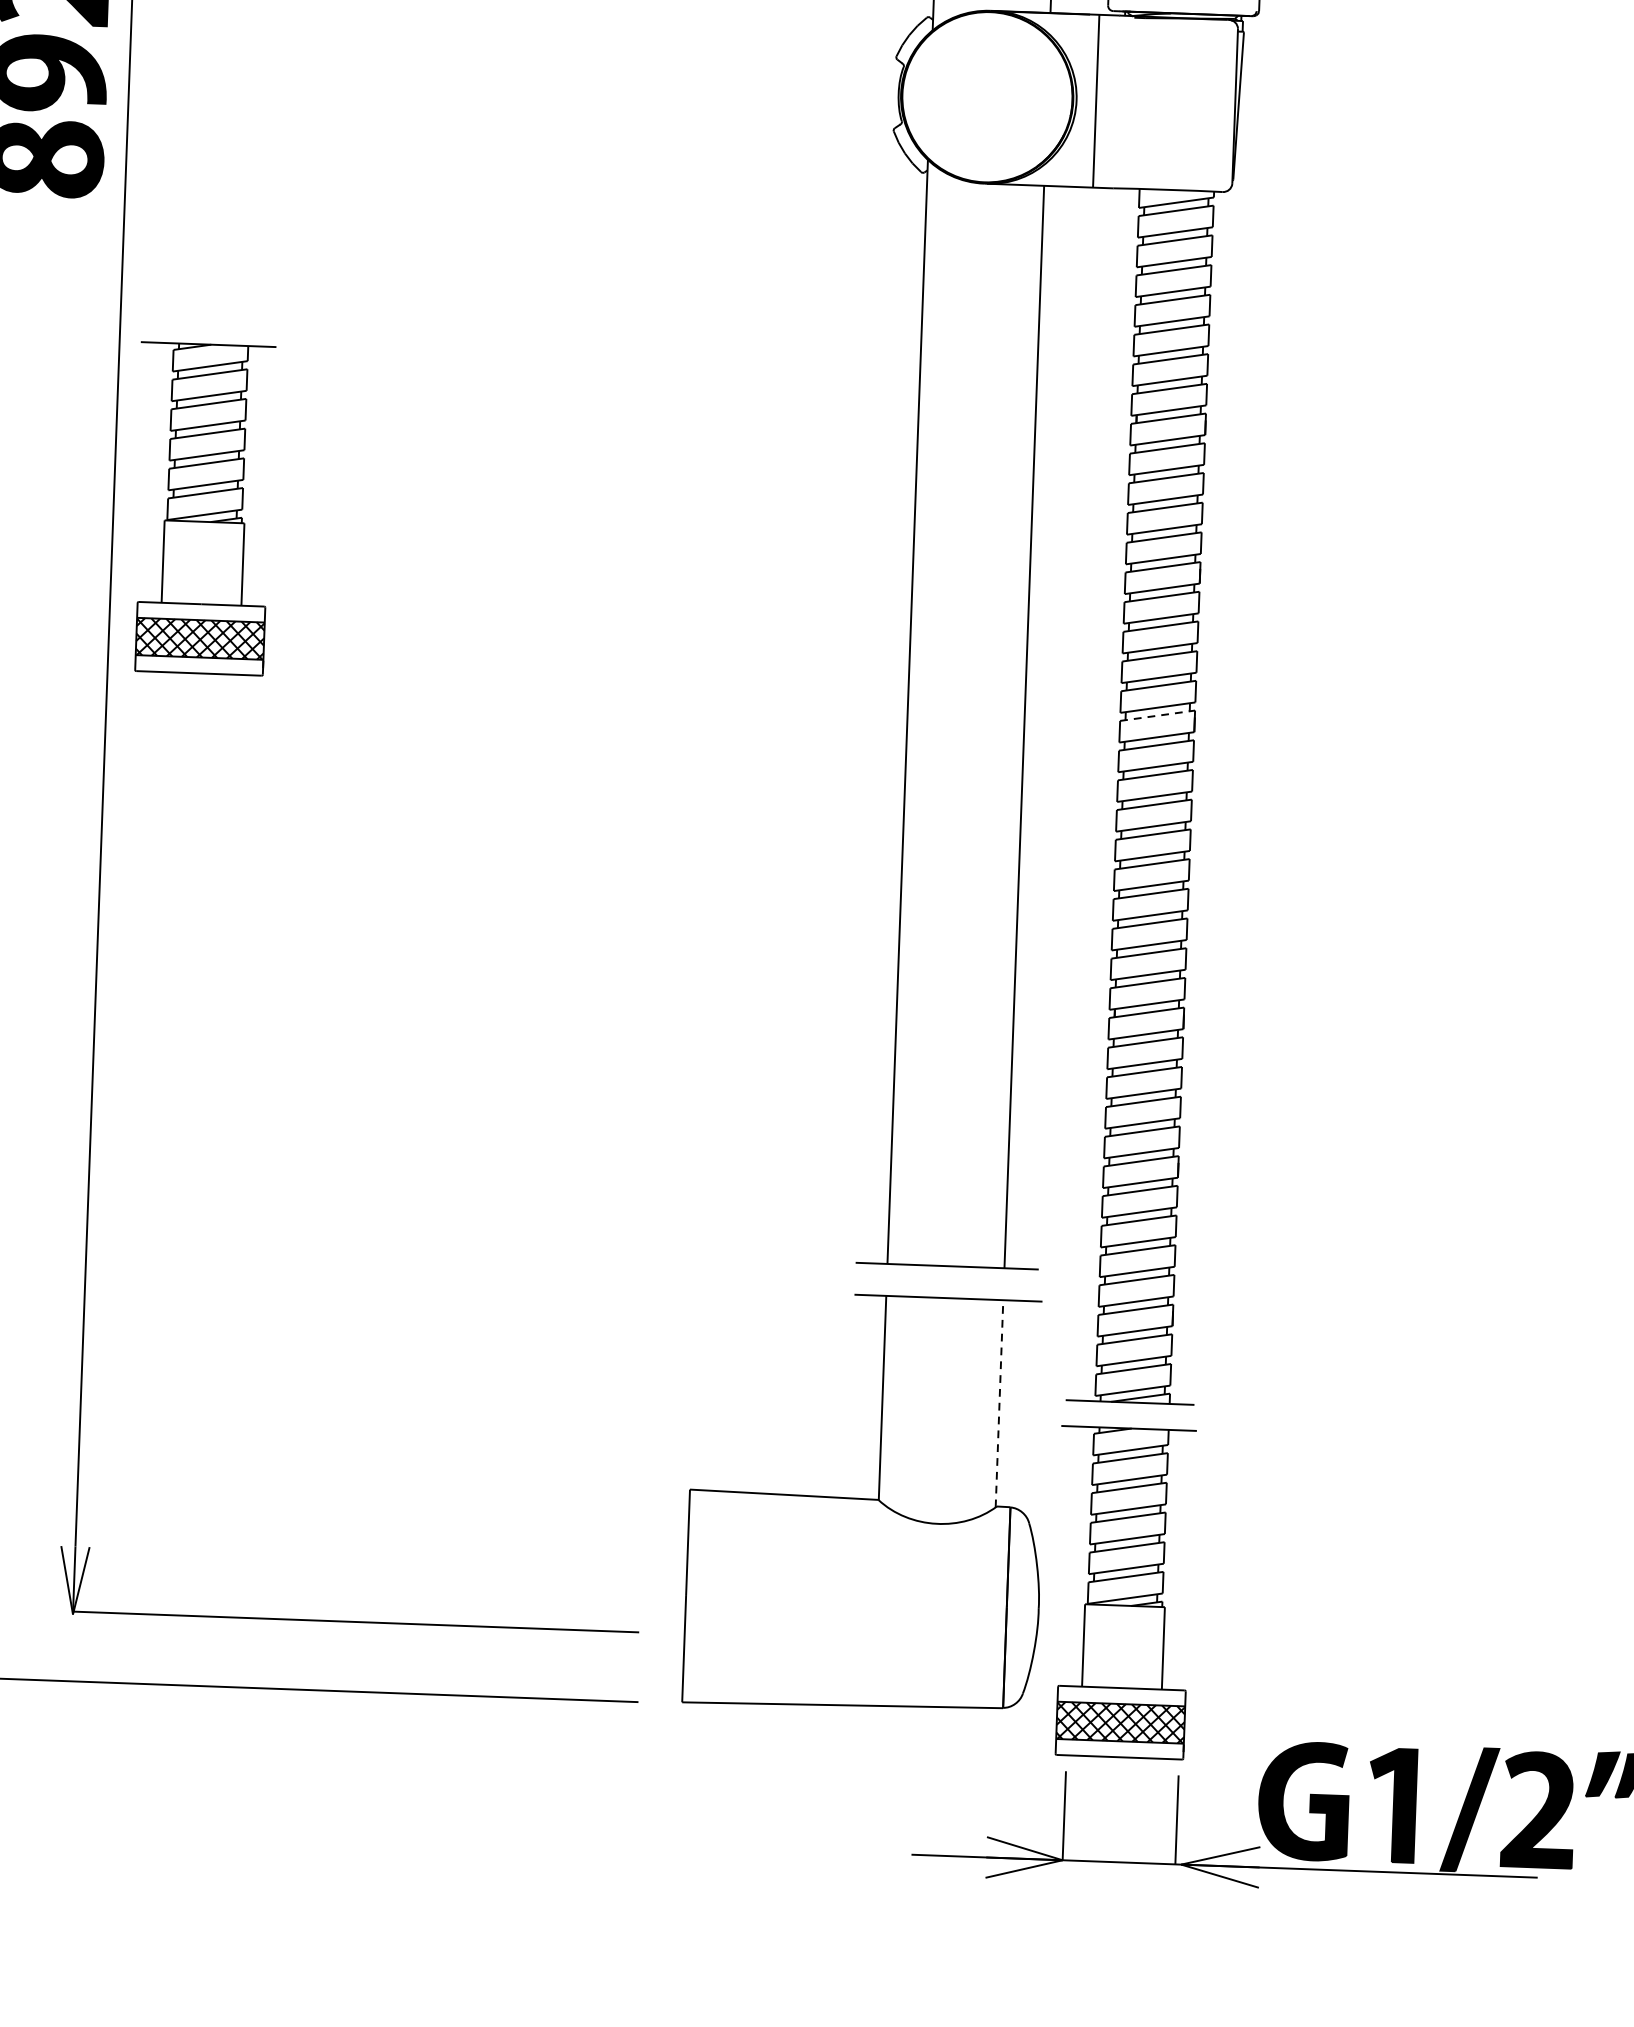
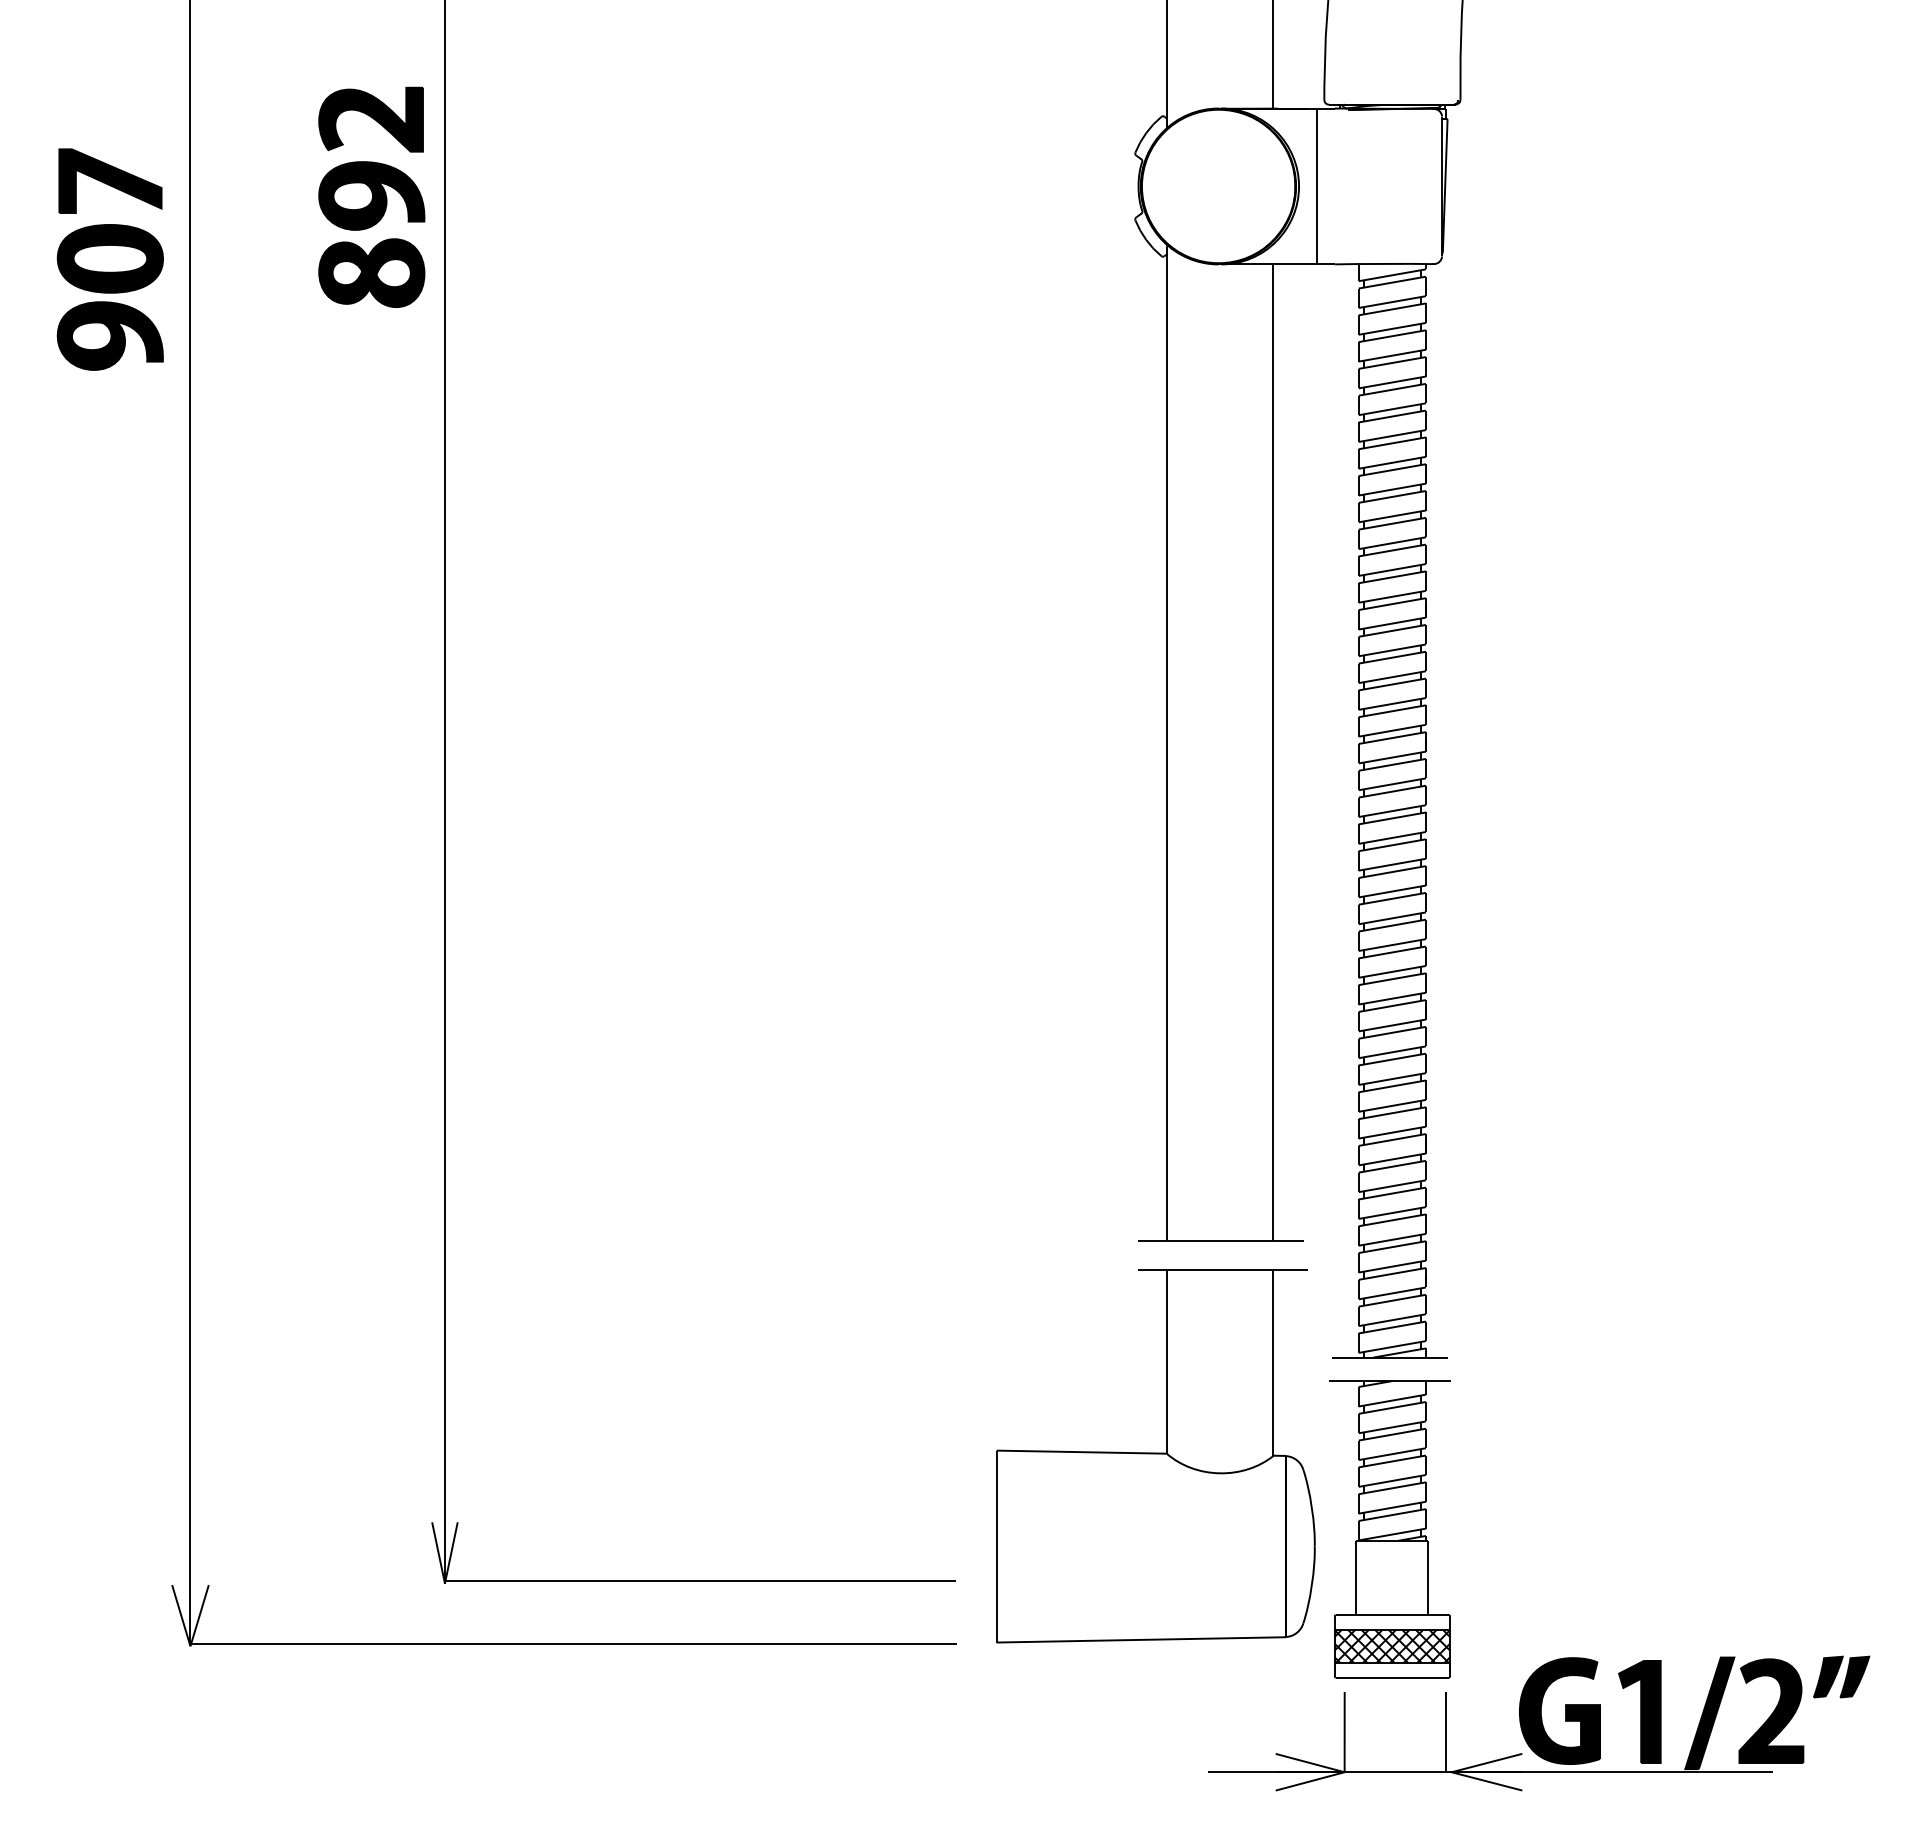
part: (201, 509) -> (524, 583), removed
line: (1157, 715) -> (1392, 737), dashed -> solid
line: (999, 1403) -> (1272, 1362), dashed -> solid

